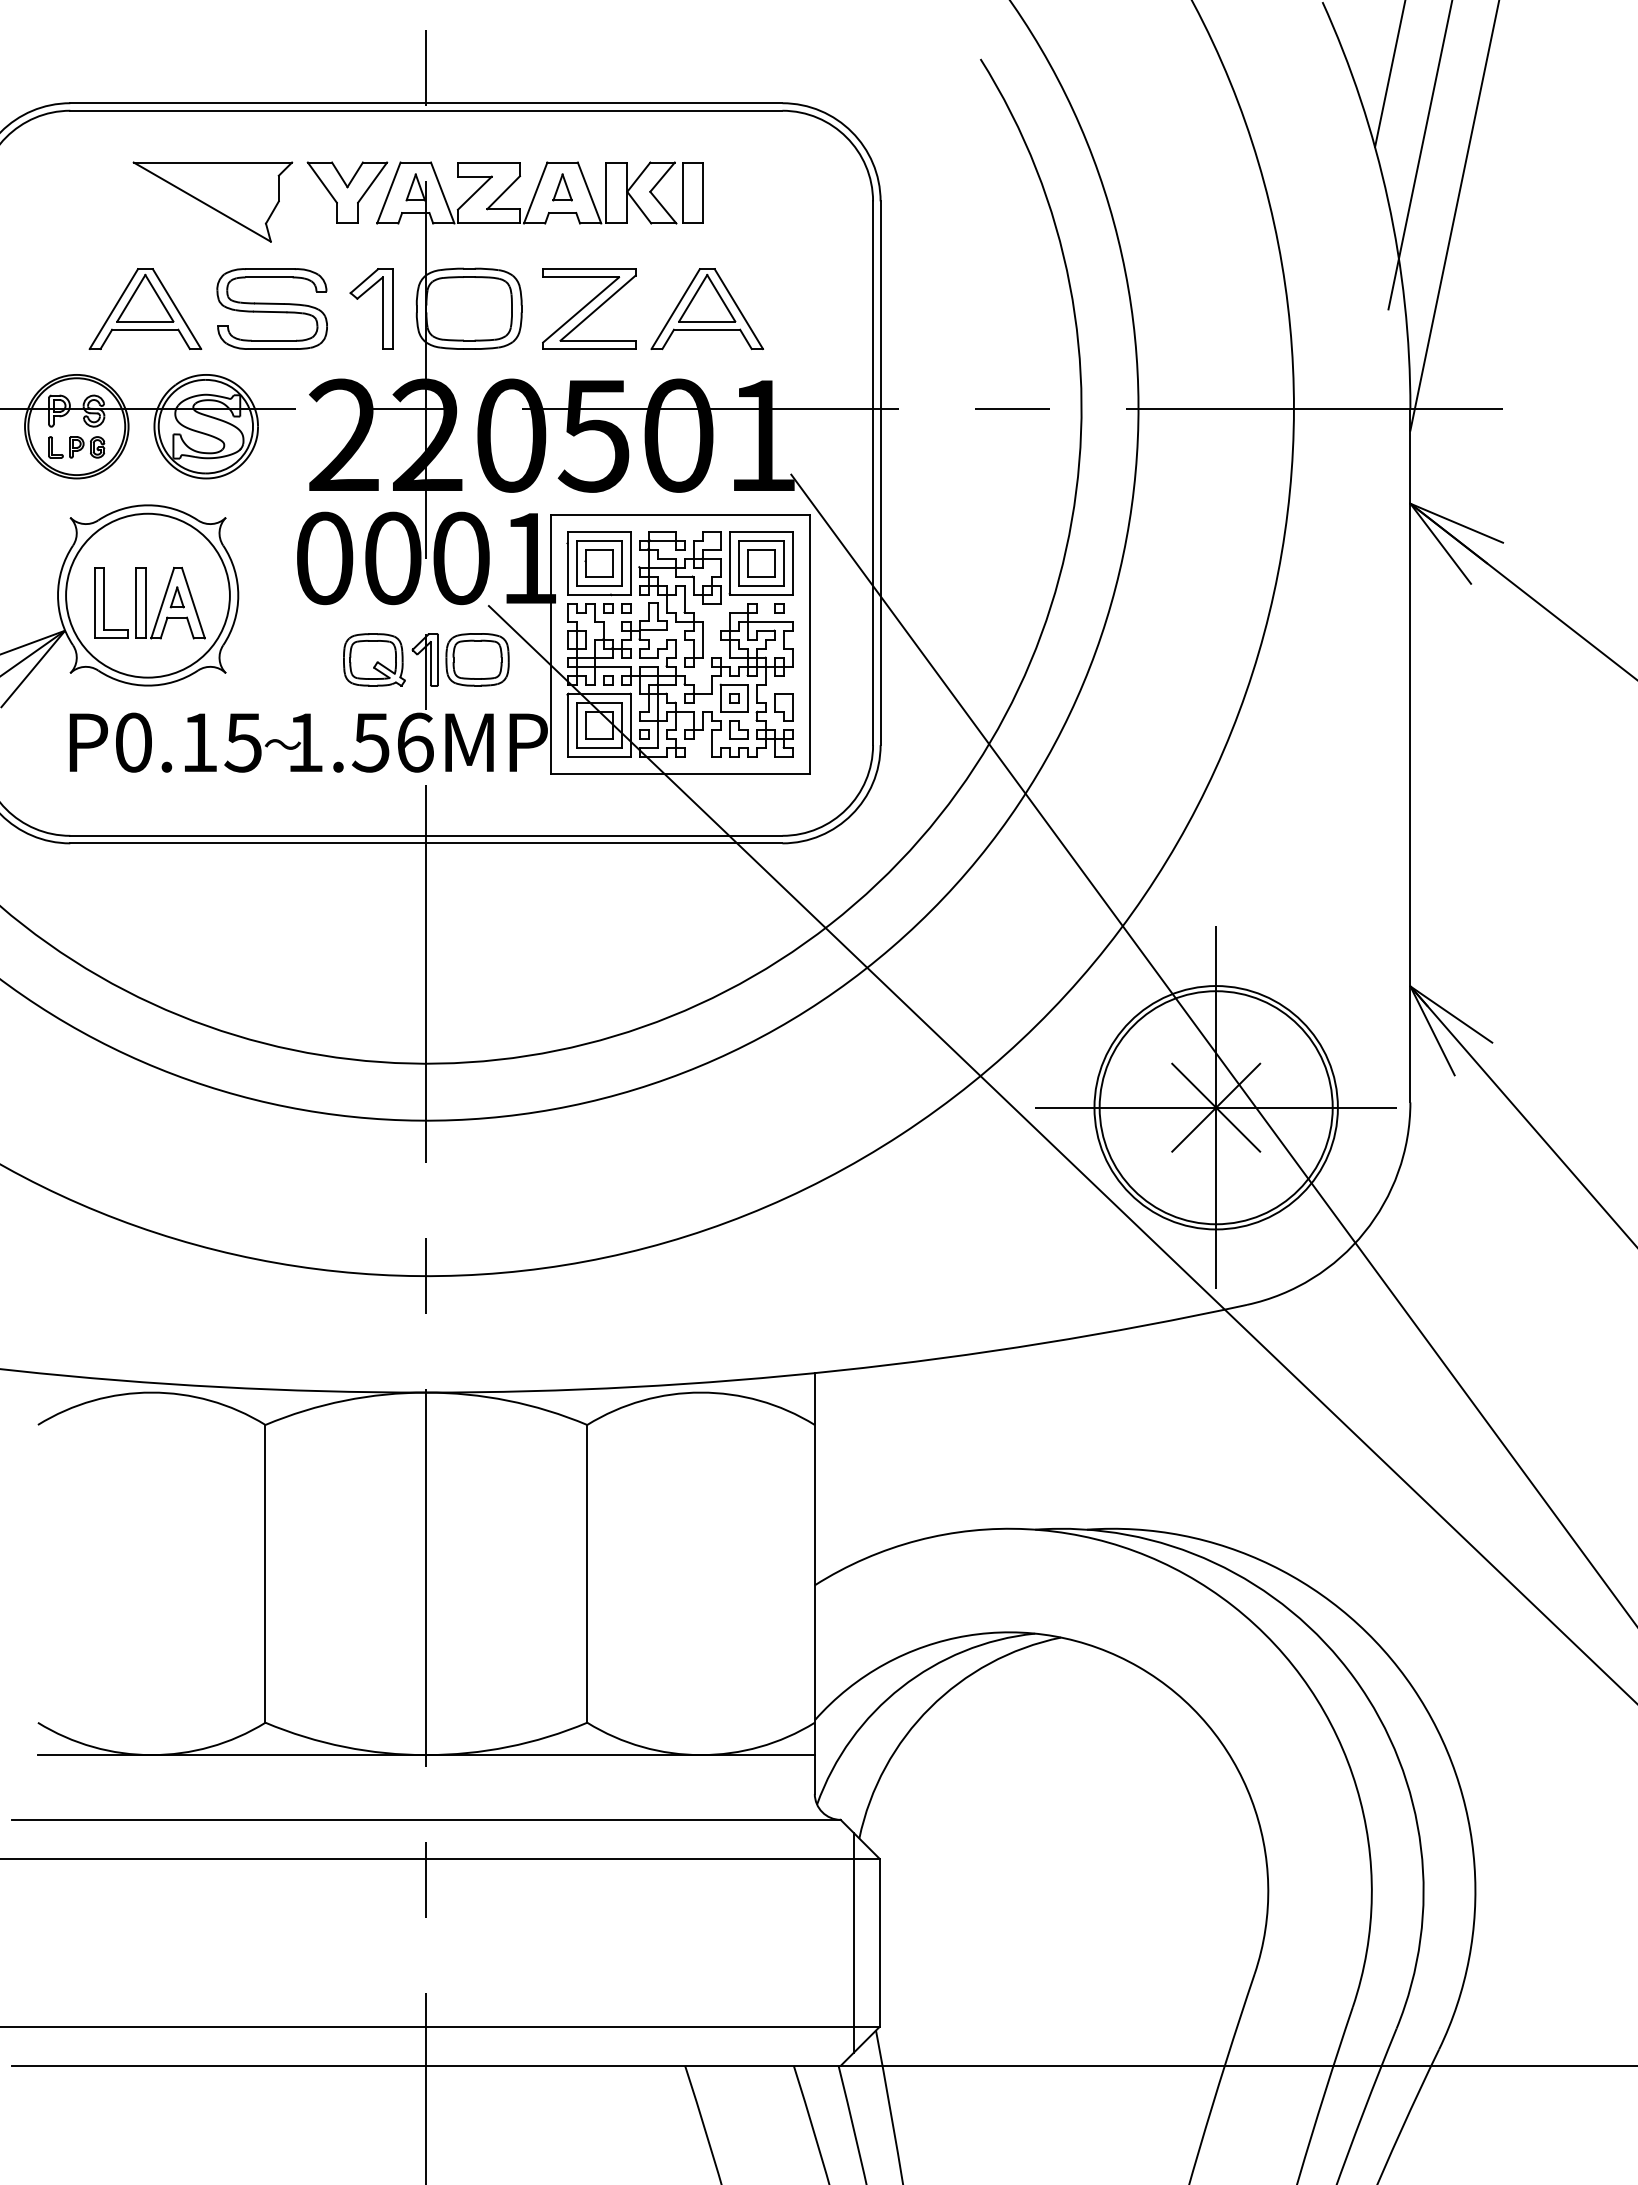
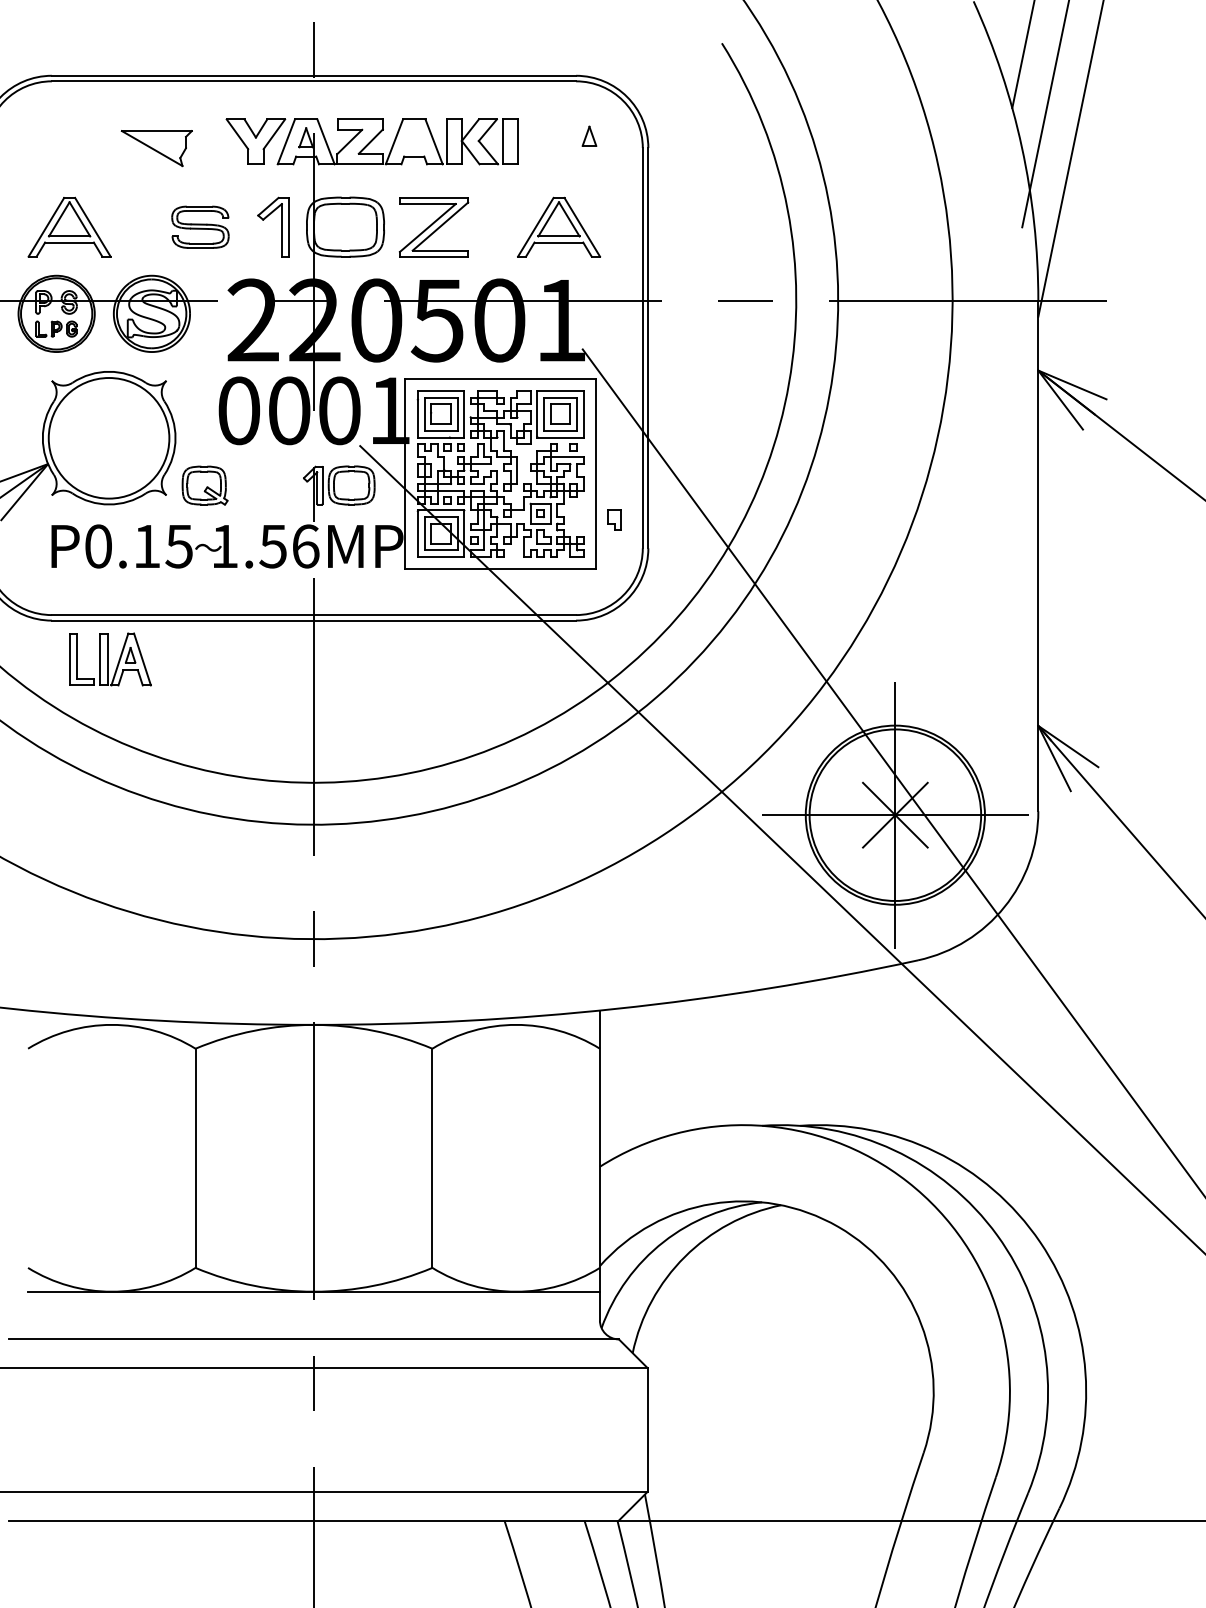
part: (562, 187) -> (589, 136), moved
part: (212, 201) -> (156, 148), size x0.6
part: (145, 308) -> (69, 226), moved
part: (271, 308) -> (199, 226), size x0.7
part: (707, 308) -> (559, 226), moved
part: (149, 603) -> (110, 659), moved
part: (374, 659) -> (205, 485), moved
part: (783, 707) -> (614, 520), moved
line: (853, 1942) -> (628, 1429), removed

